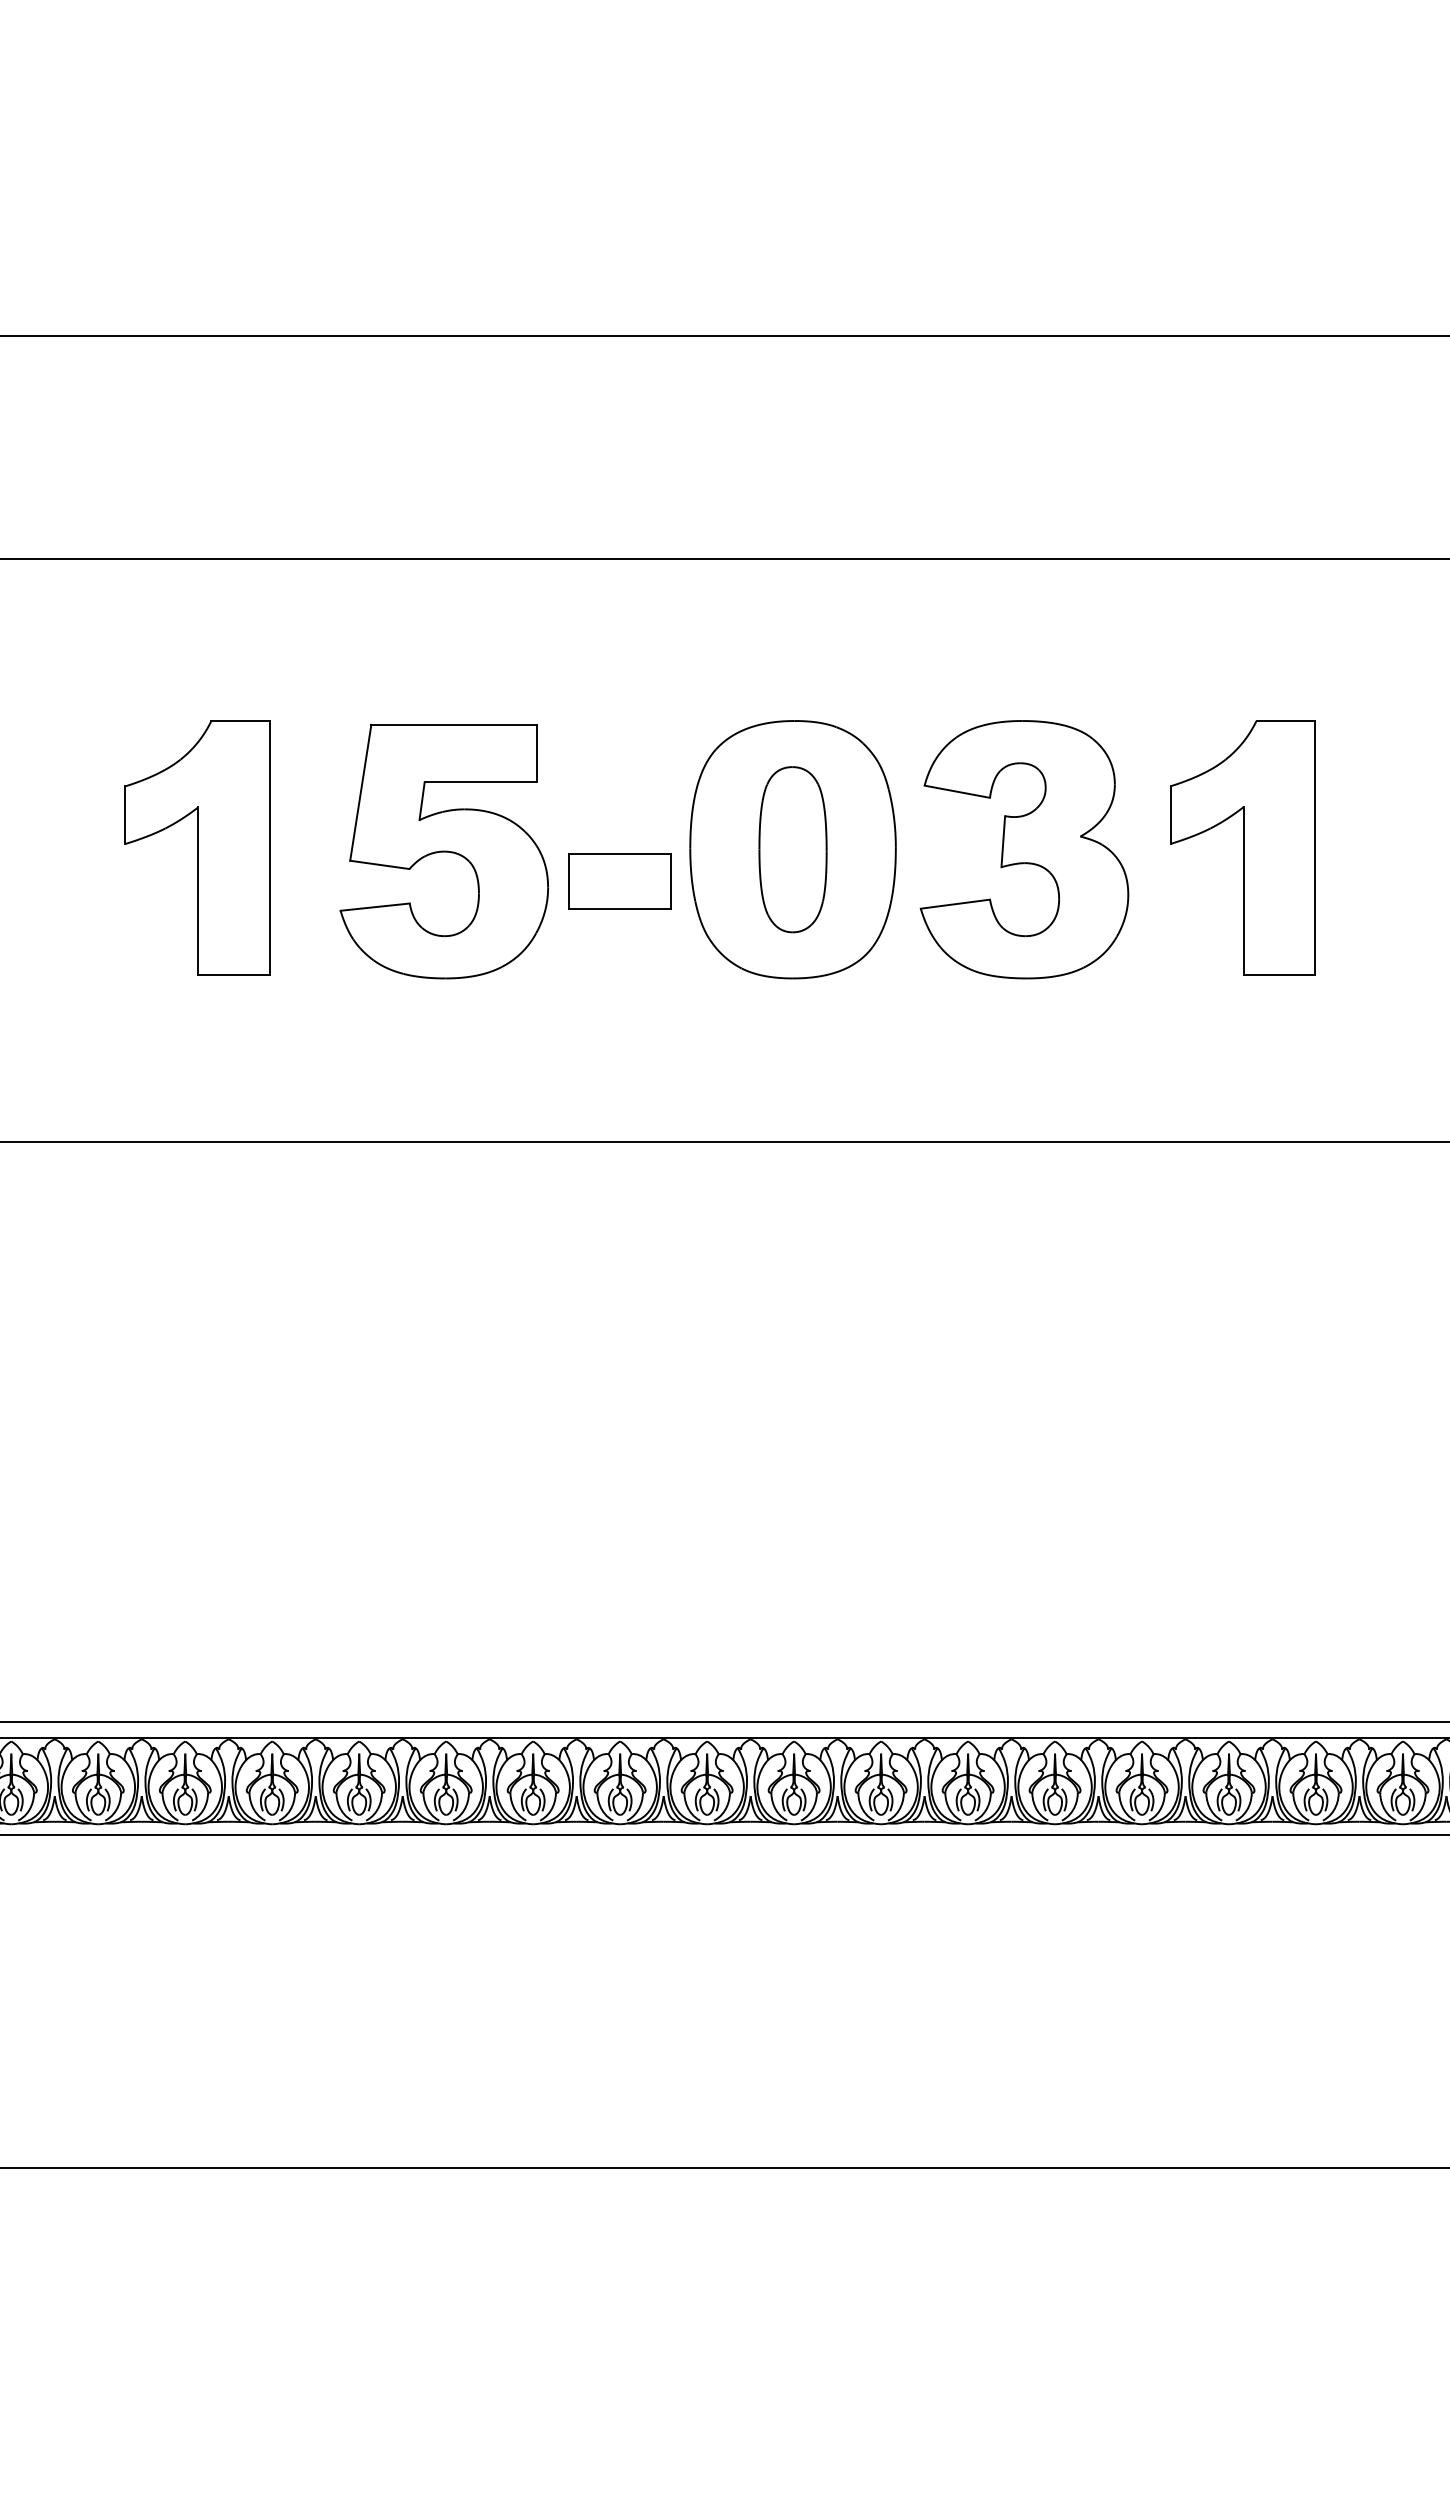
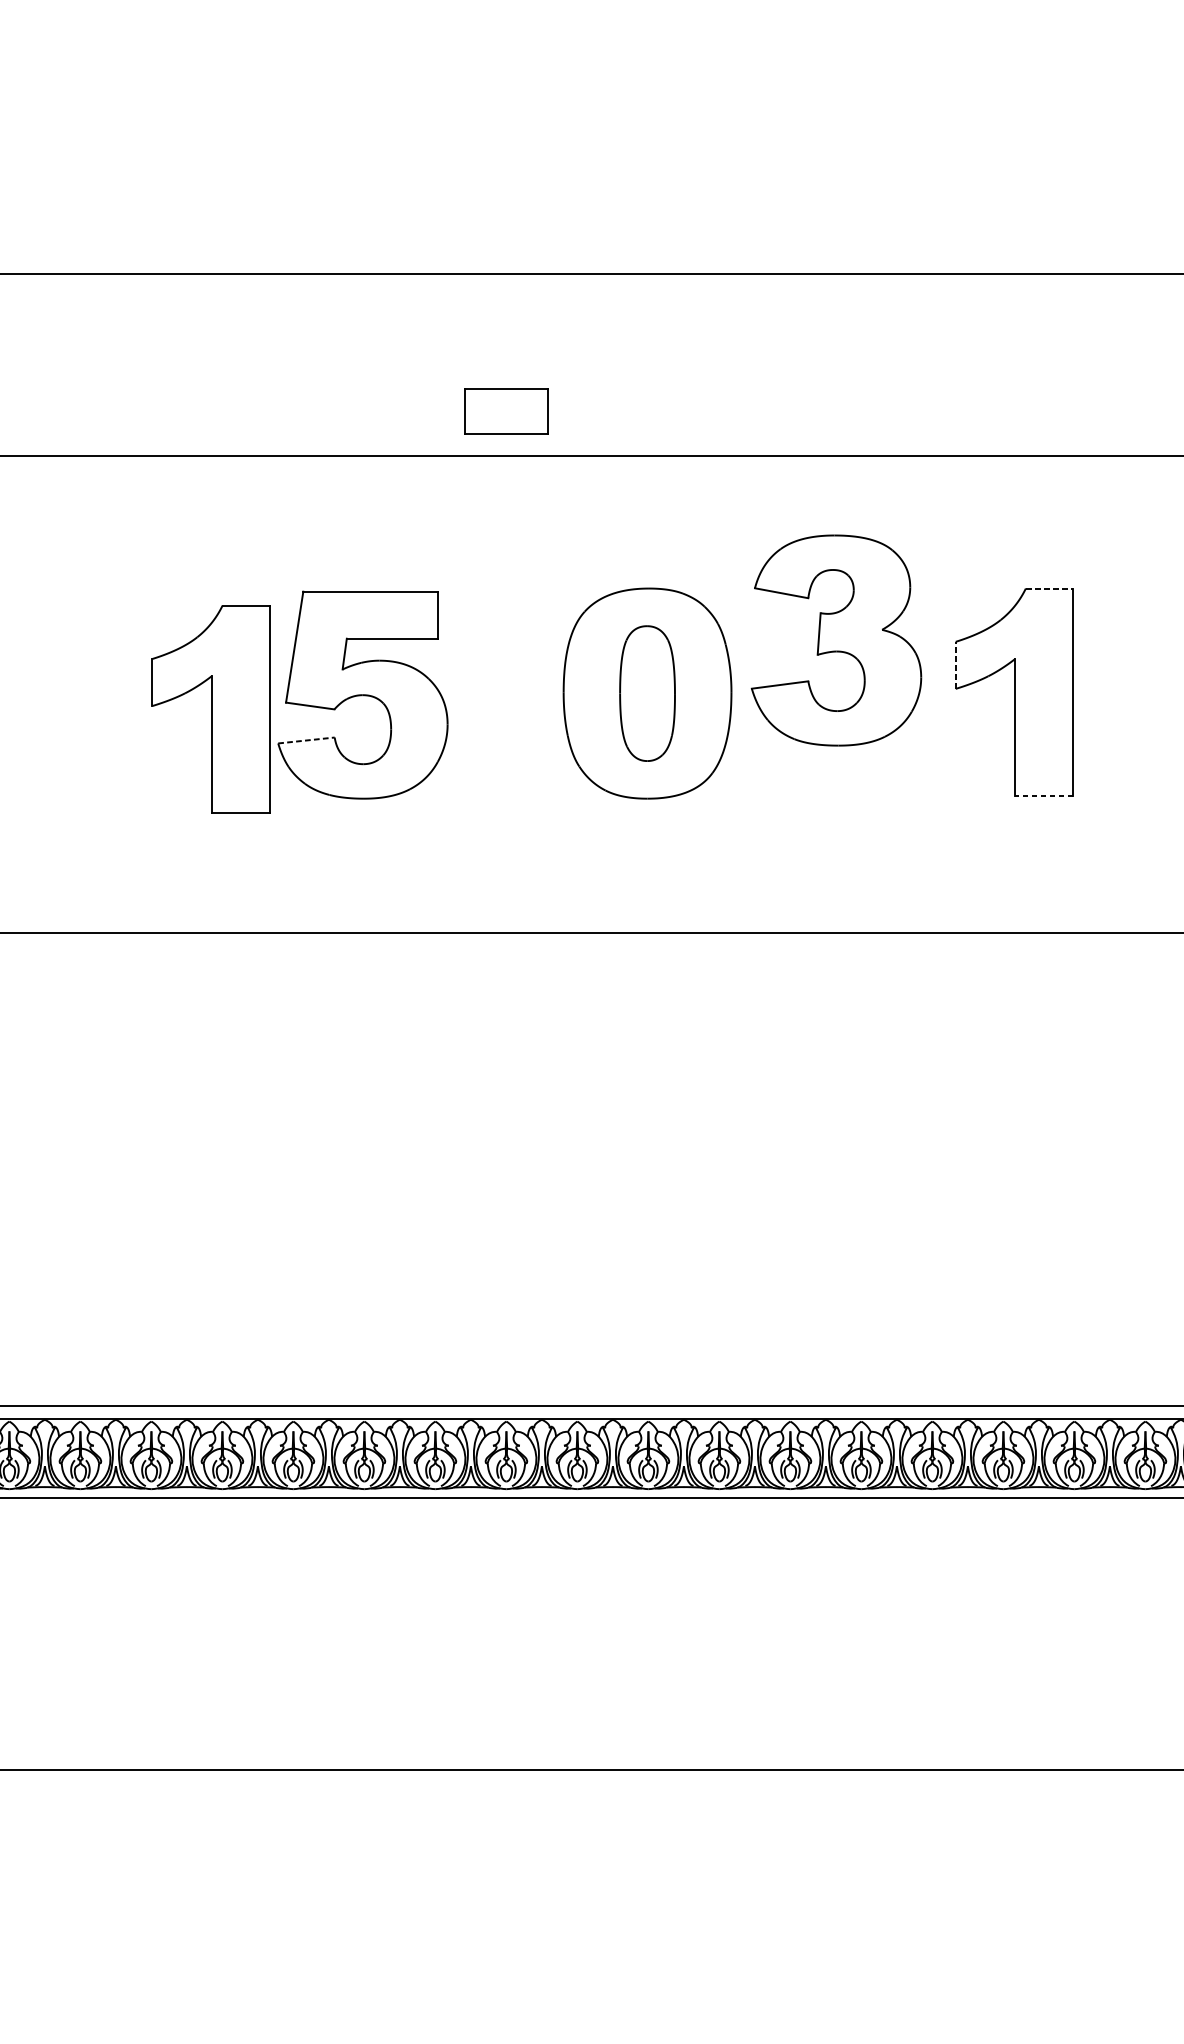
line: (1286, 721) -> (1050, 588), solid -> dashed
line: (1170, 815) -> (955, 665), solid -> dashed
part: (197, 847) -> (211, 708), moved
part: (1024, 849) -> (836, 640), moved
part: (619, 881) -> (505, 411), moved
line: (375, 907) -> (306, 740), solid -> dashed
line: (1279, 974) -> (1044, 795), solid -> dashed

